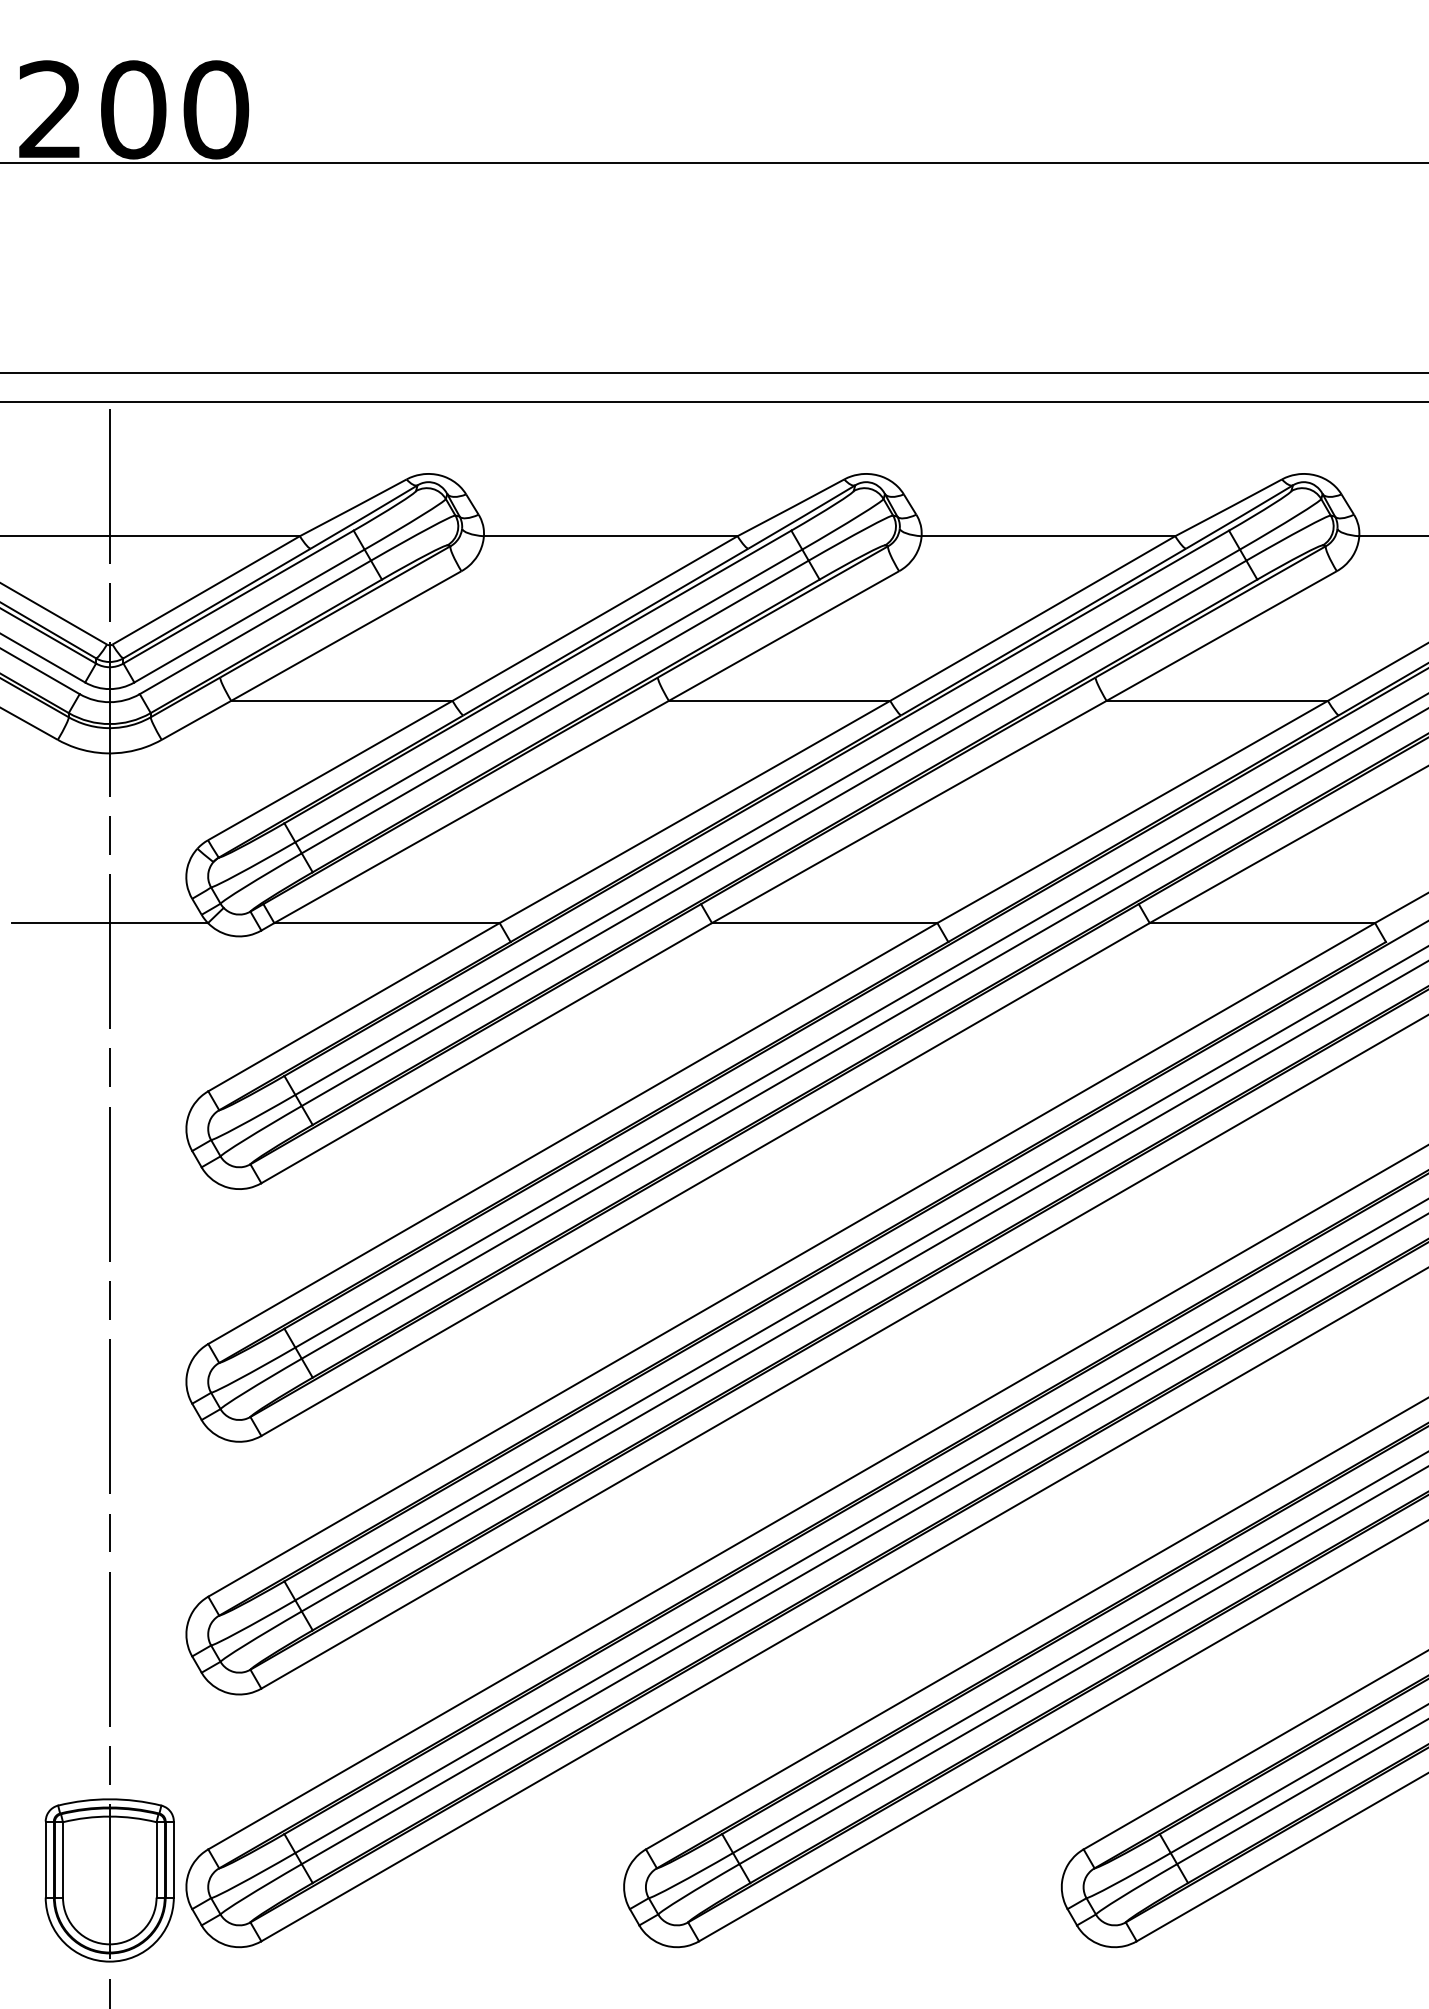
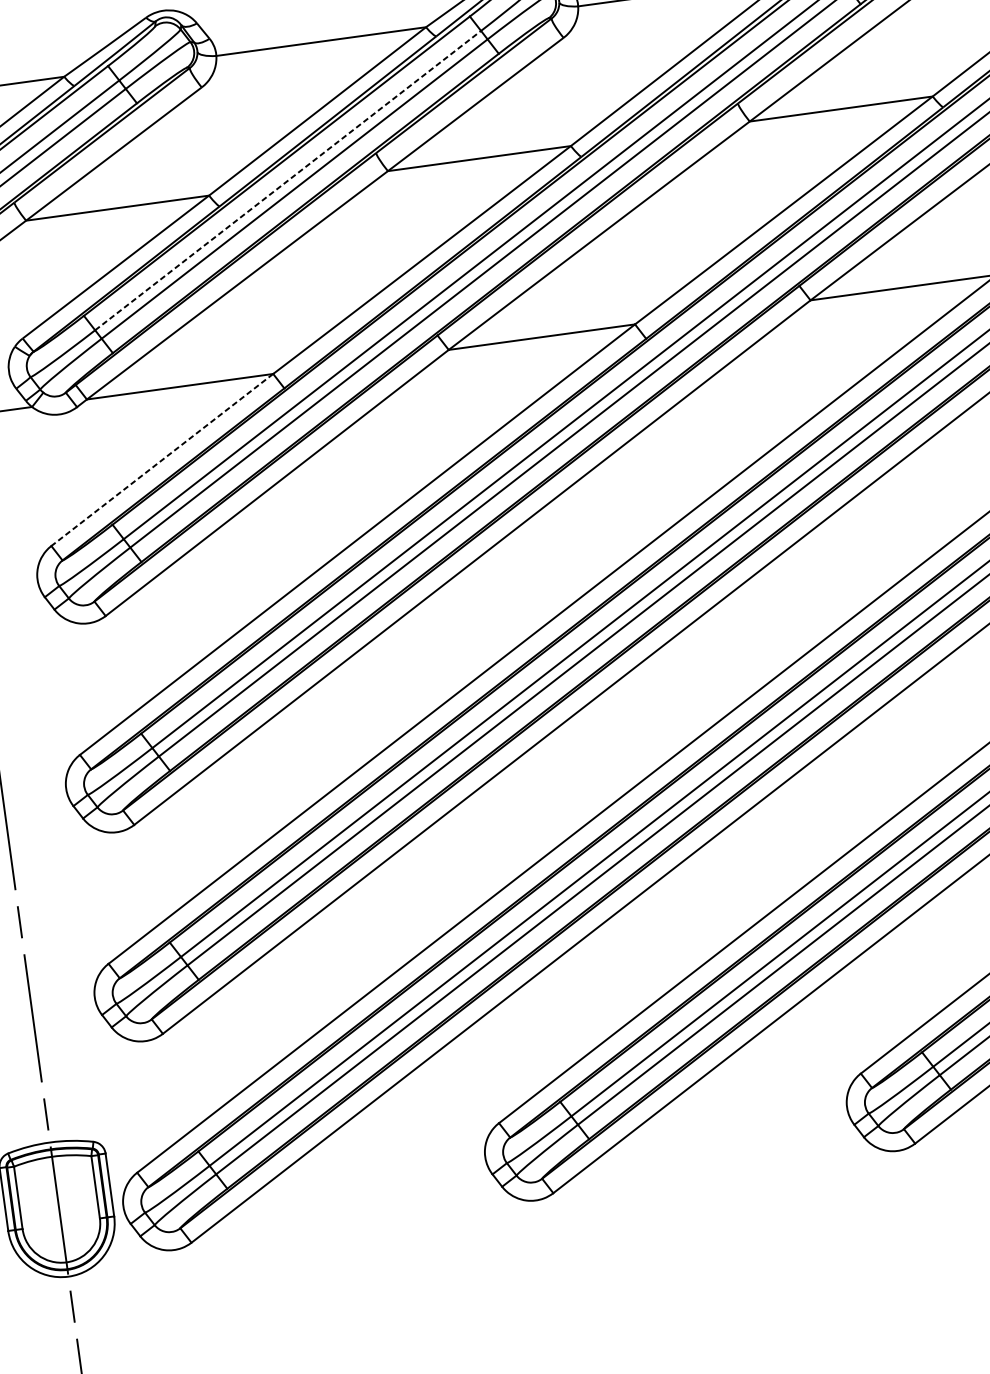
line: (548, 695) -> (287, 180), solid -> dashed
line: (353, 1007) -> (161, 460), solid -> dashed

